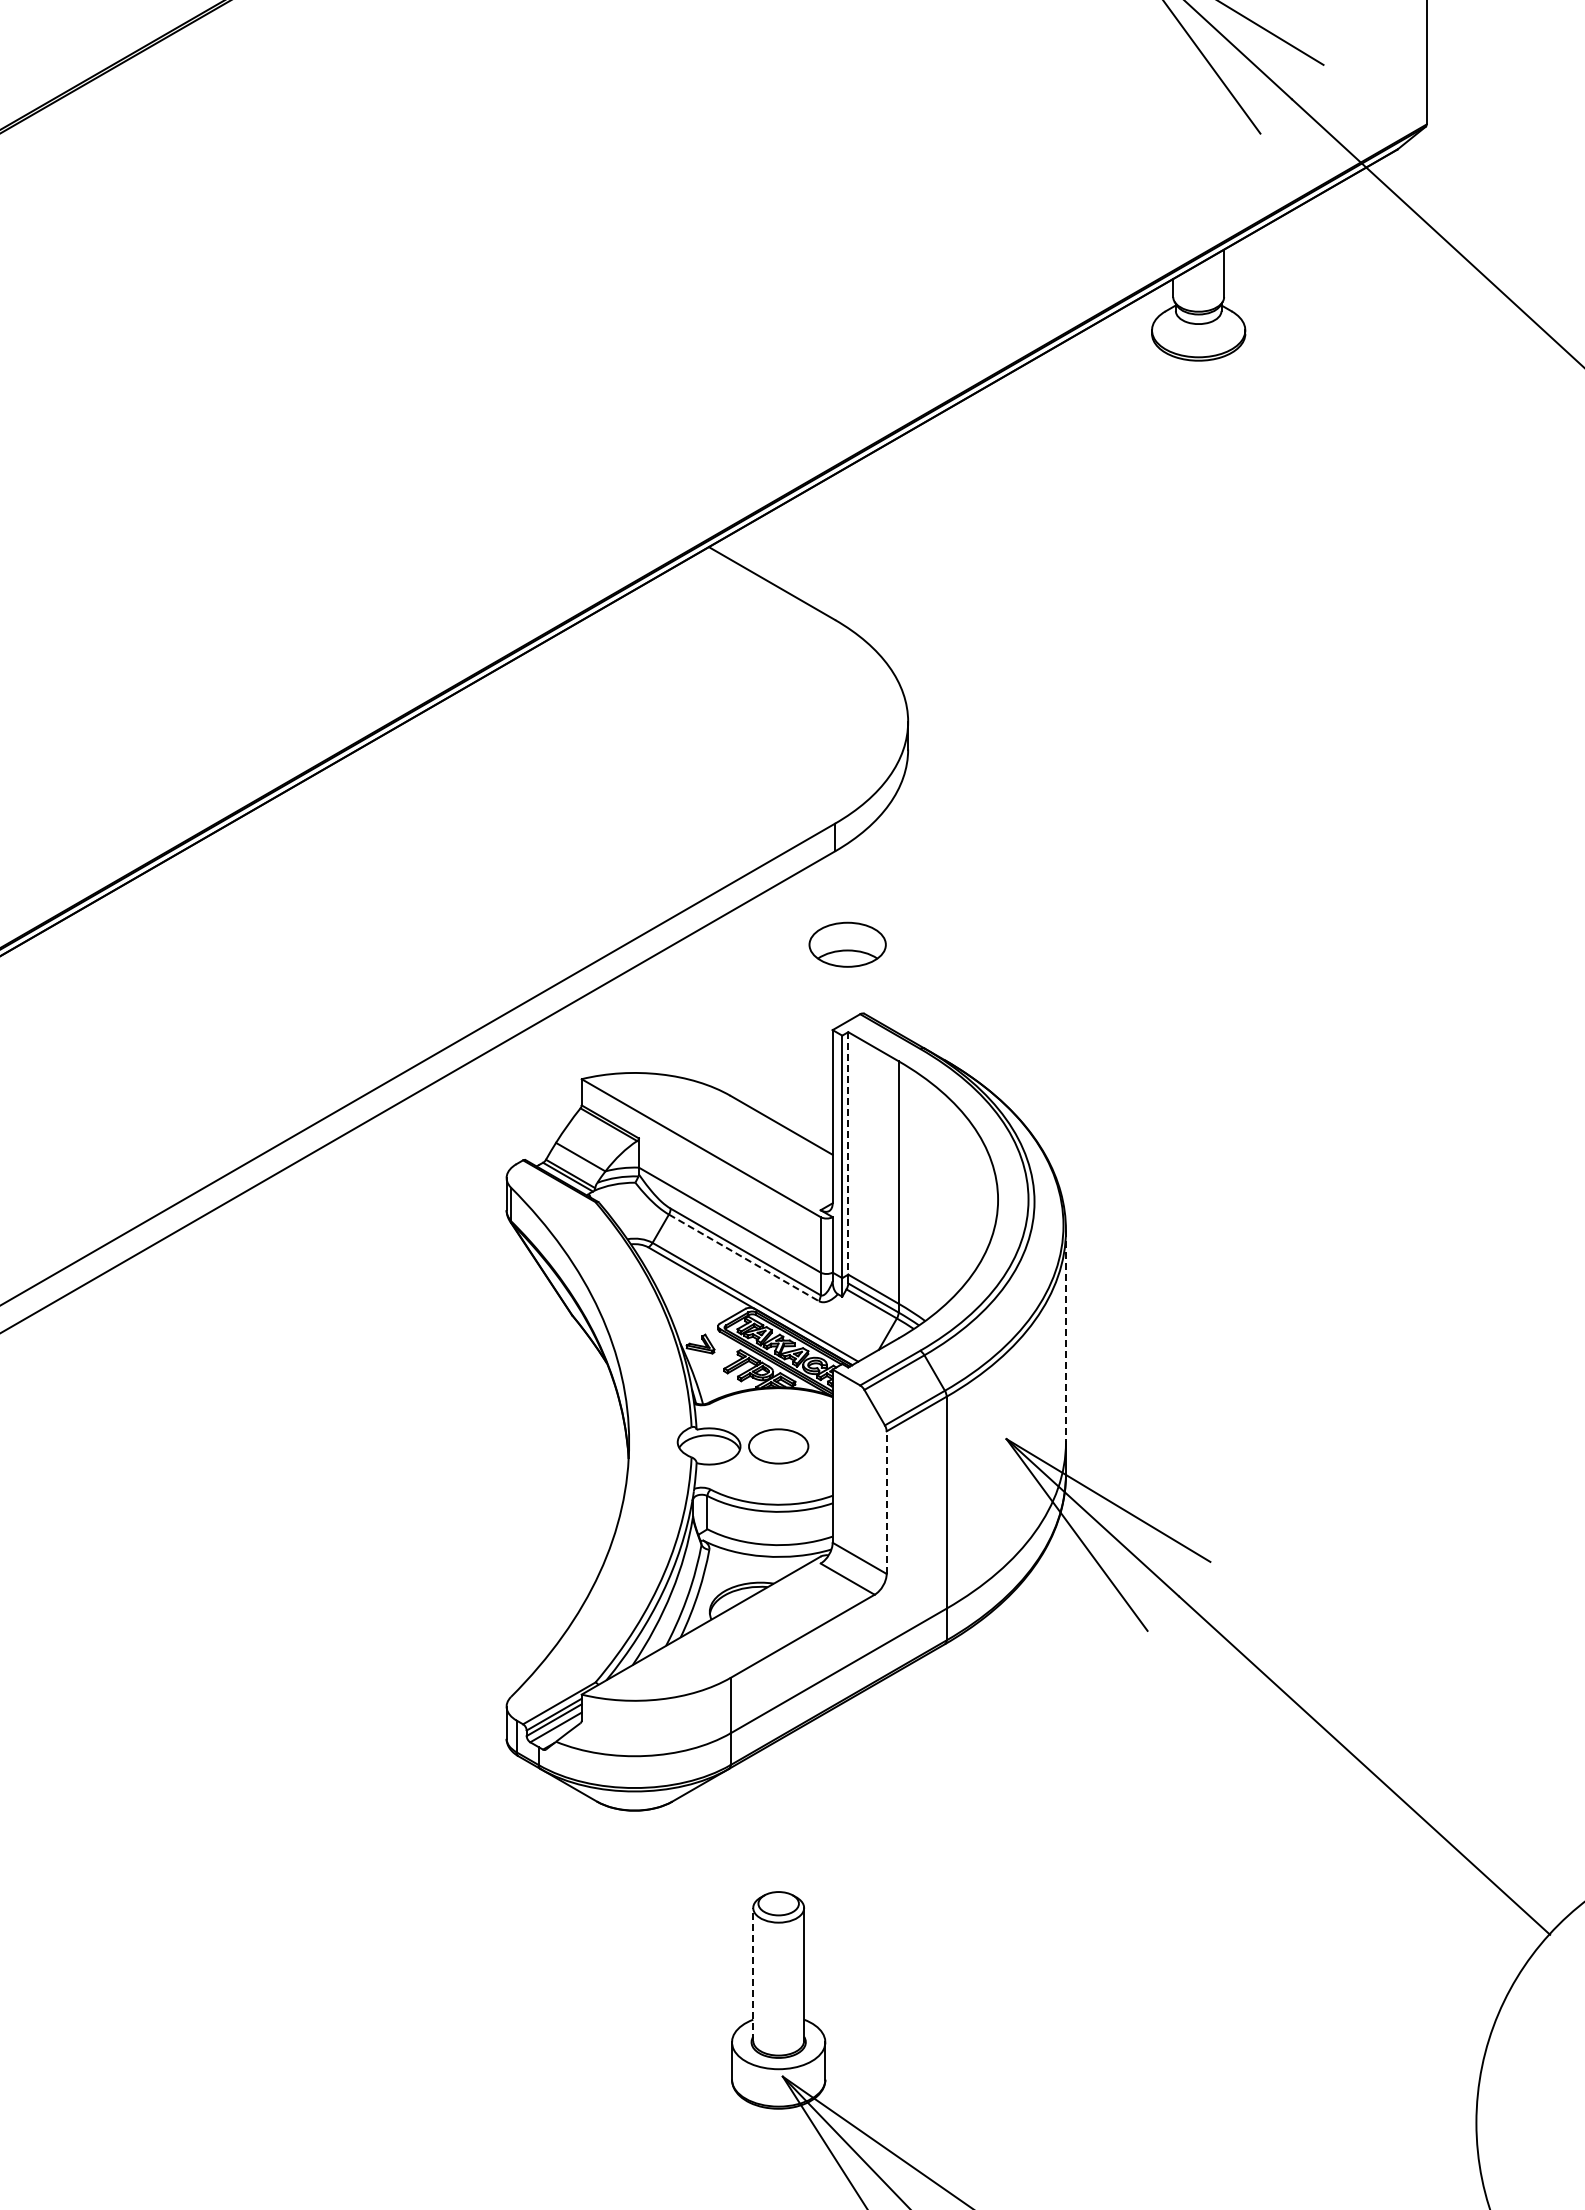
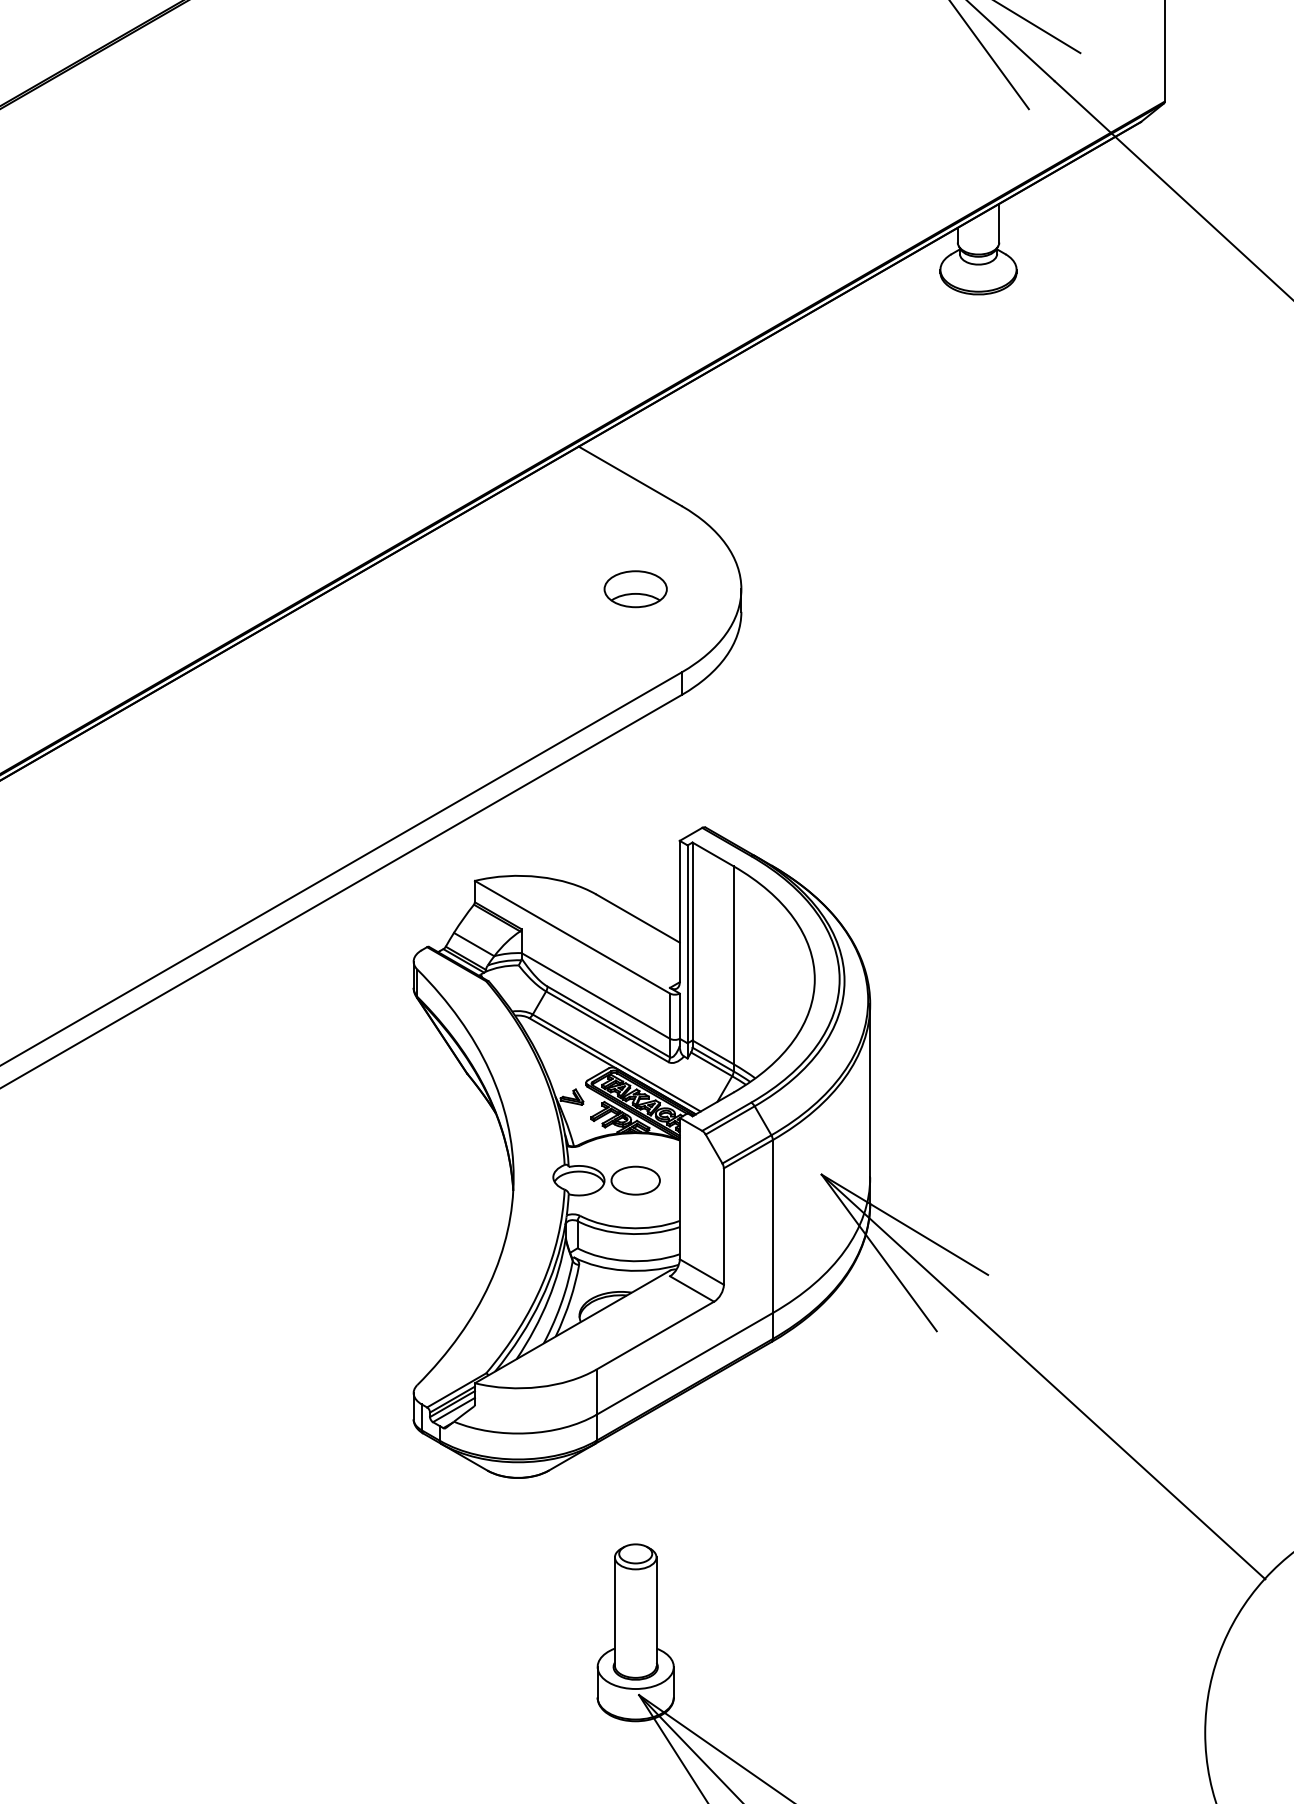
part: (847, 944) -> (635, 588), moved
line: (848, 1153) -> (692, 941), dashed -> solid
line: (743, 1257) -> (607, 1026), dashed -> solid
line: (1065, 1336) -> (869, 1090), dashed -> solid
line: (886, 1502) -> (723, 1226), dashed -> solid
line: (753, 1973) -> (615, 1610), dashed -> solid

